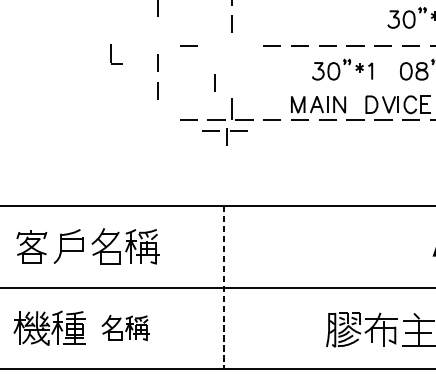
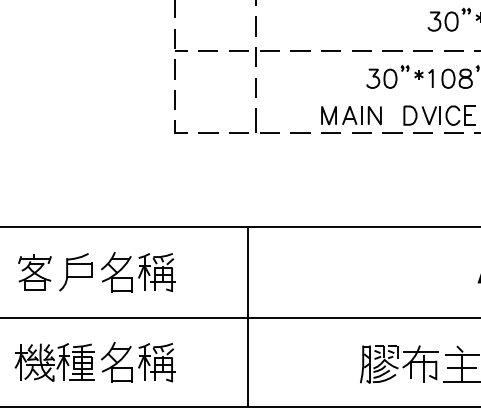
part: (116, 54) -> (180, 40), moved
part: (342, 69) -> (399, 76), moved
line: (214, 82) -> (255, 87), moved
line: (159, 114) -> (175, 126), added
part: (225, 136) -> (254, 56), moved
line: (224, 287) -> (247, 317), dashed -> solid
part: (125, 327) -> (138, 361), size x1.43

